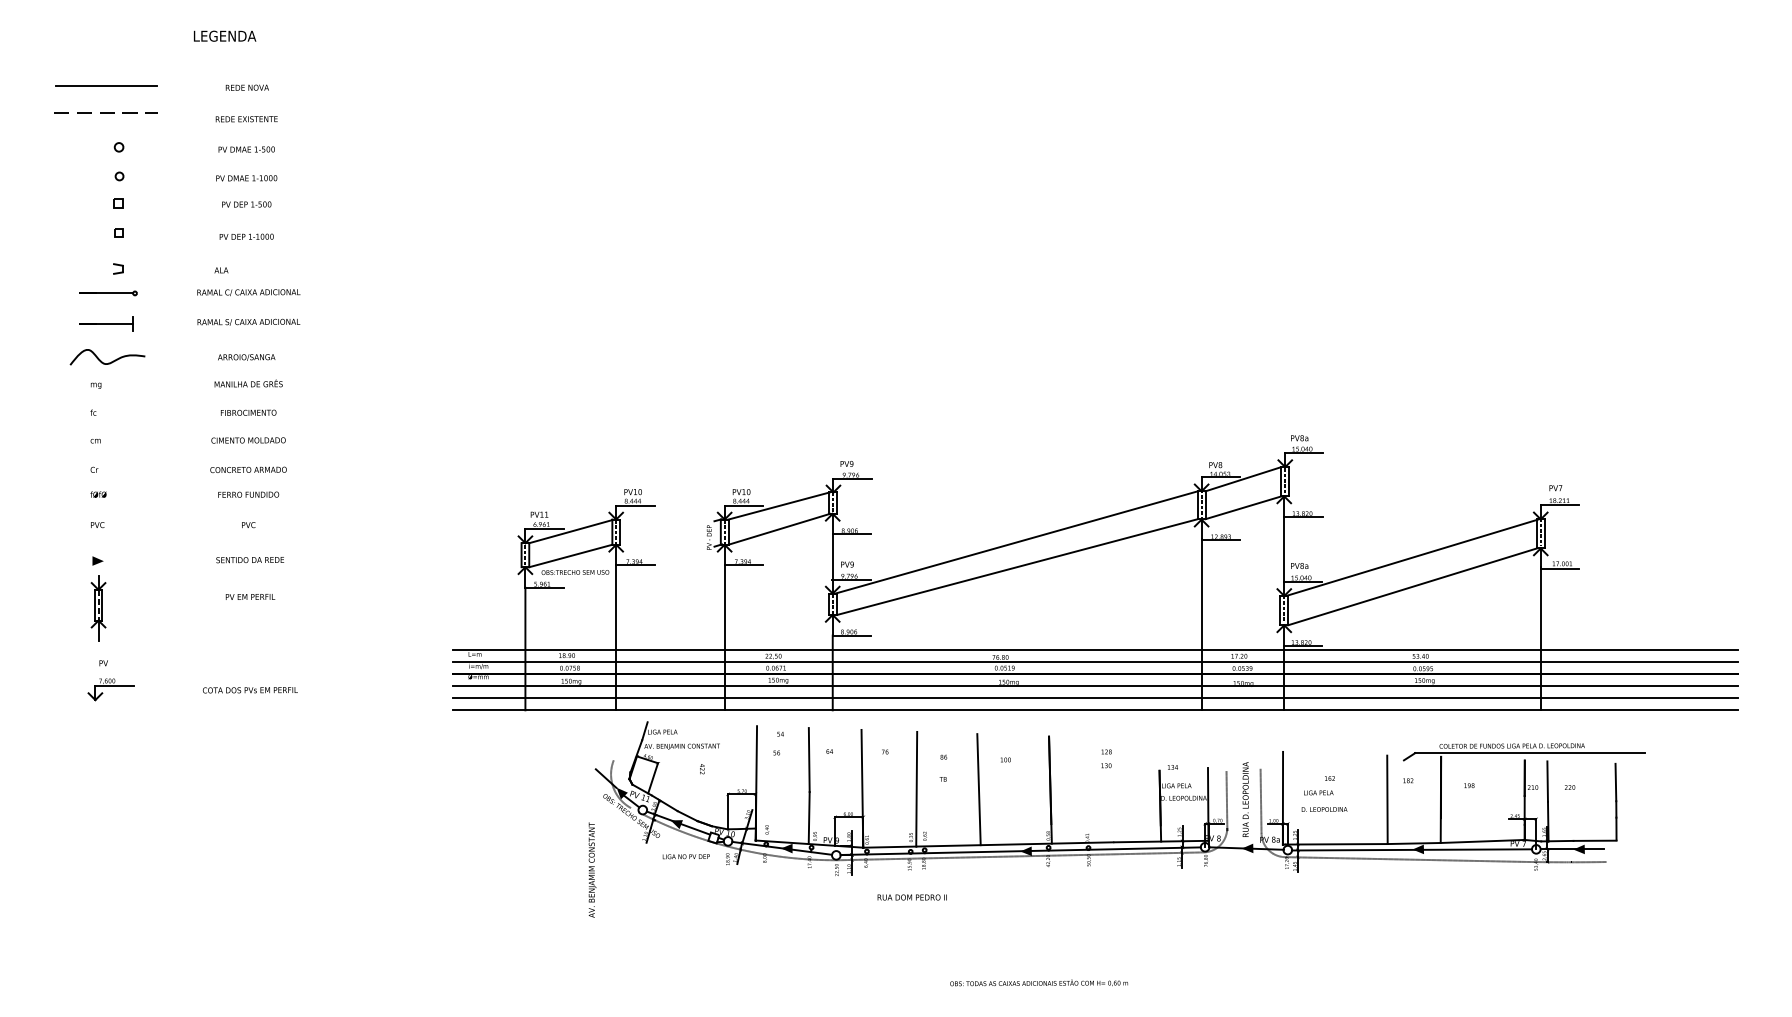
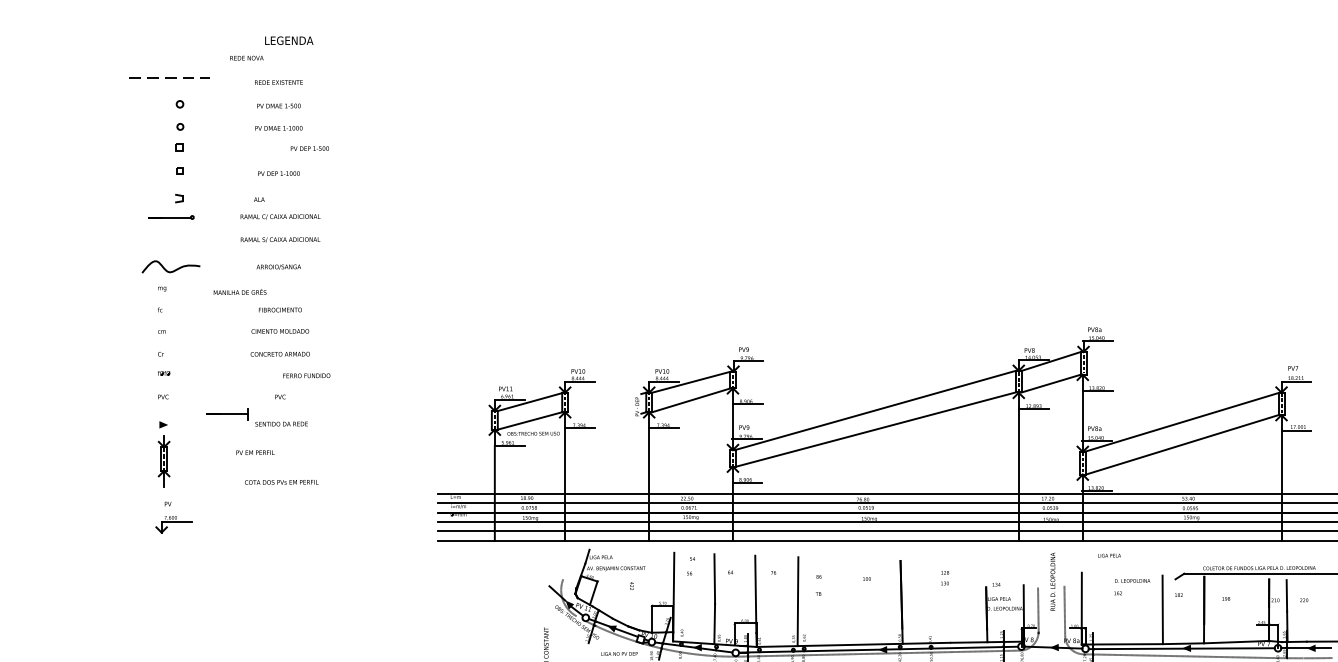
text: (225, 35) -> (289, 40), moved
line: (106, 85) -> (170, 56), removed
text: (246, 87) -> (246, 57), moved
text: (246, 204) -> (309, 148), moved
part: (106, 323) -> (227, 414), moved
text: (248, 383) -> (239, 291), moved
text: (248, 494) -> (306, 375), moved
text: (250, 596) -> (255, 452), moved
text: (249, 690) -> (281, 482), moved
line: (978, 789) -> (845, 601), removed
text: (1318, 792) -> (1109, 555), moved
text: (1245, 799) -> (1052, 581), moved
text: (1324, 809) -> (1132, 580), moved

